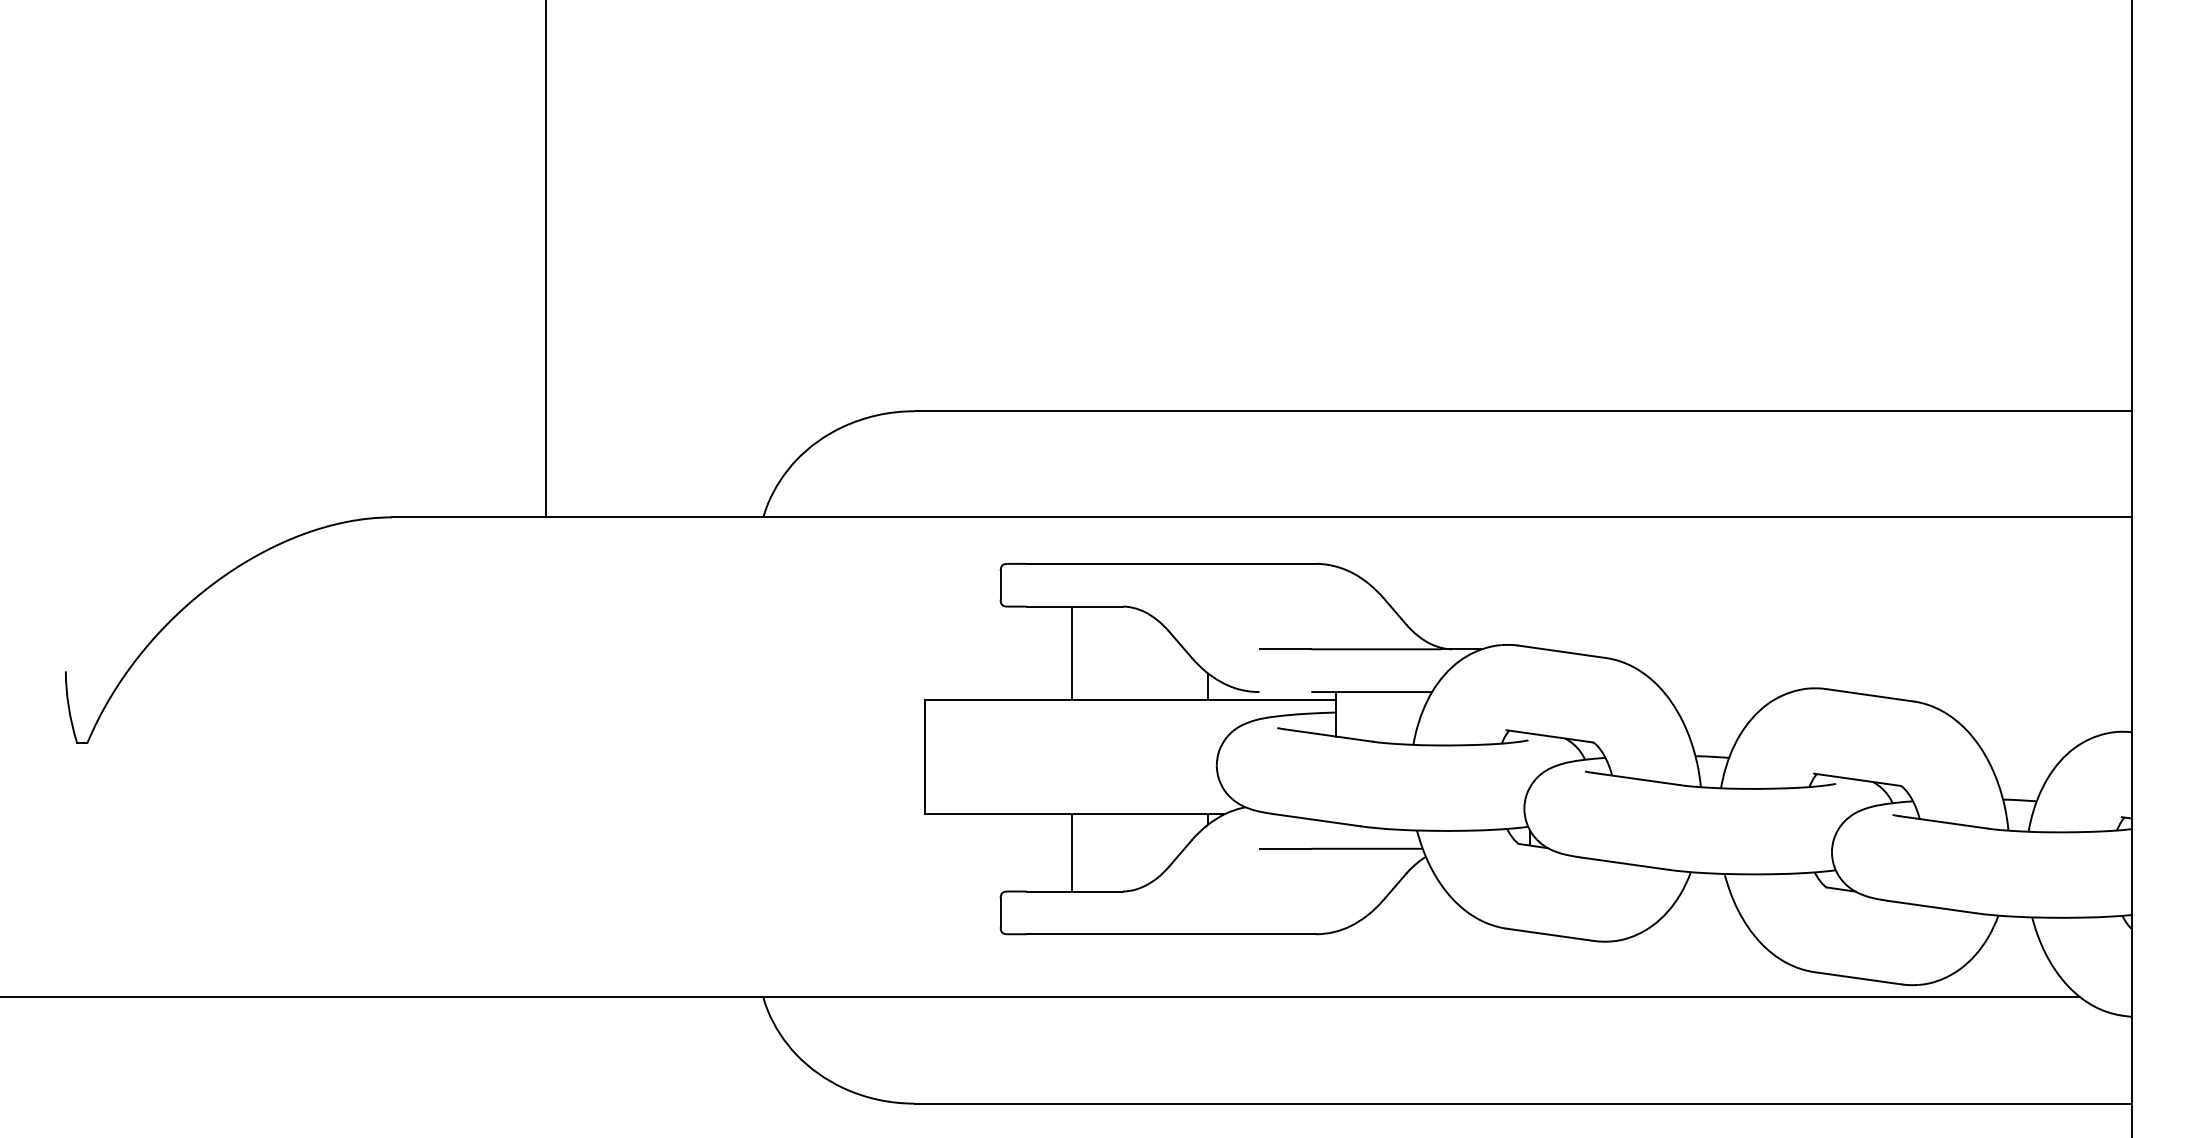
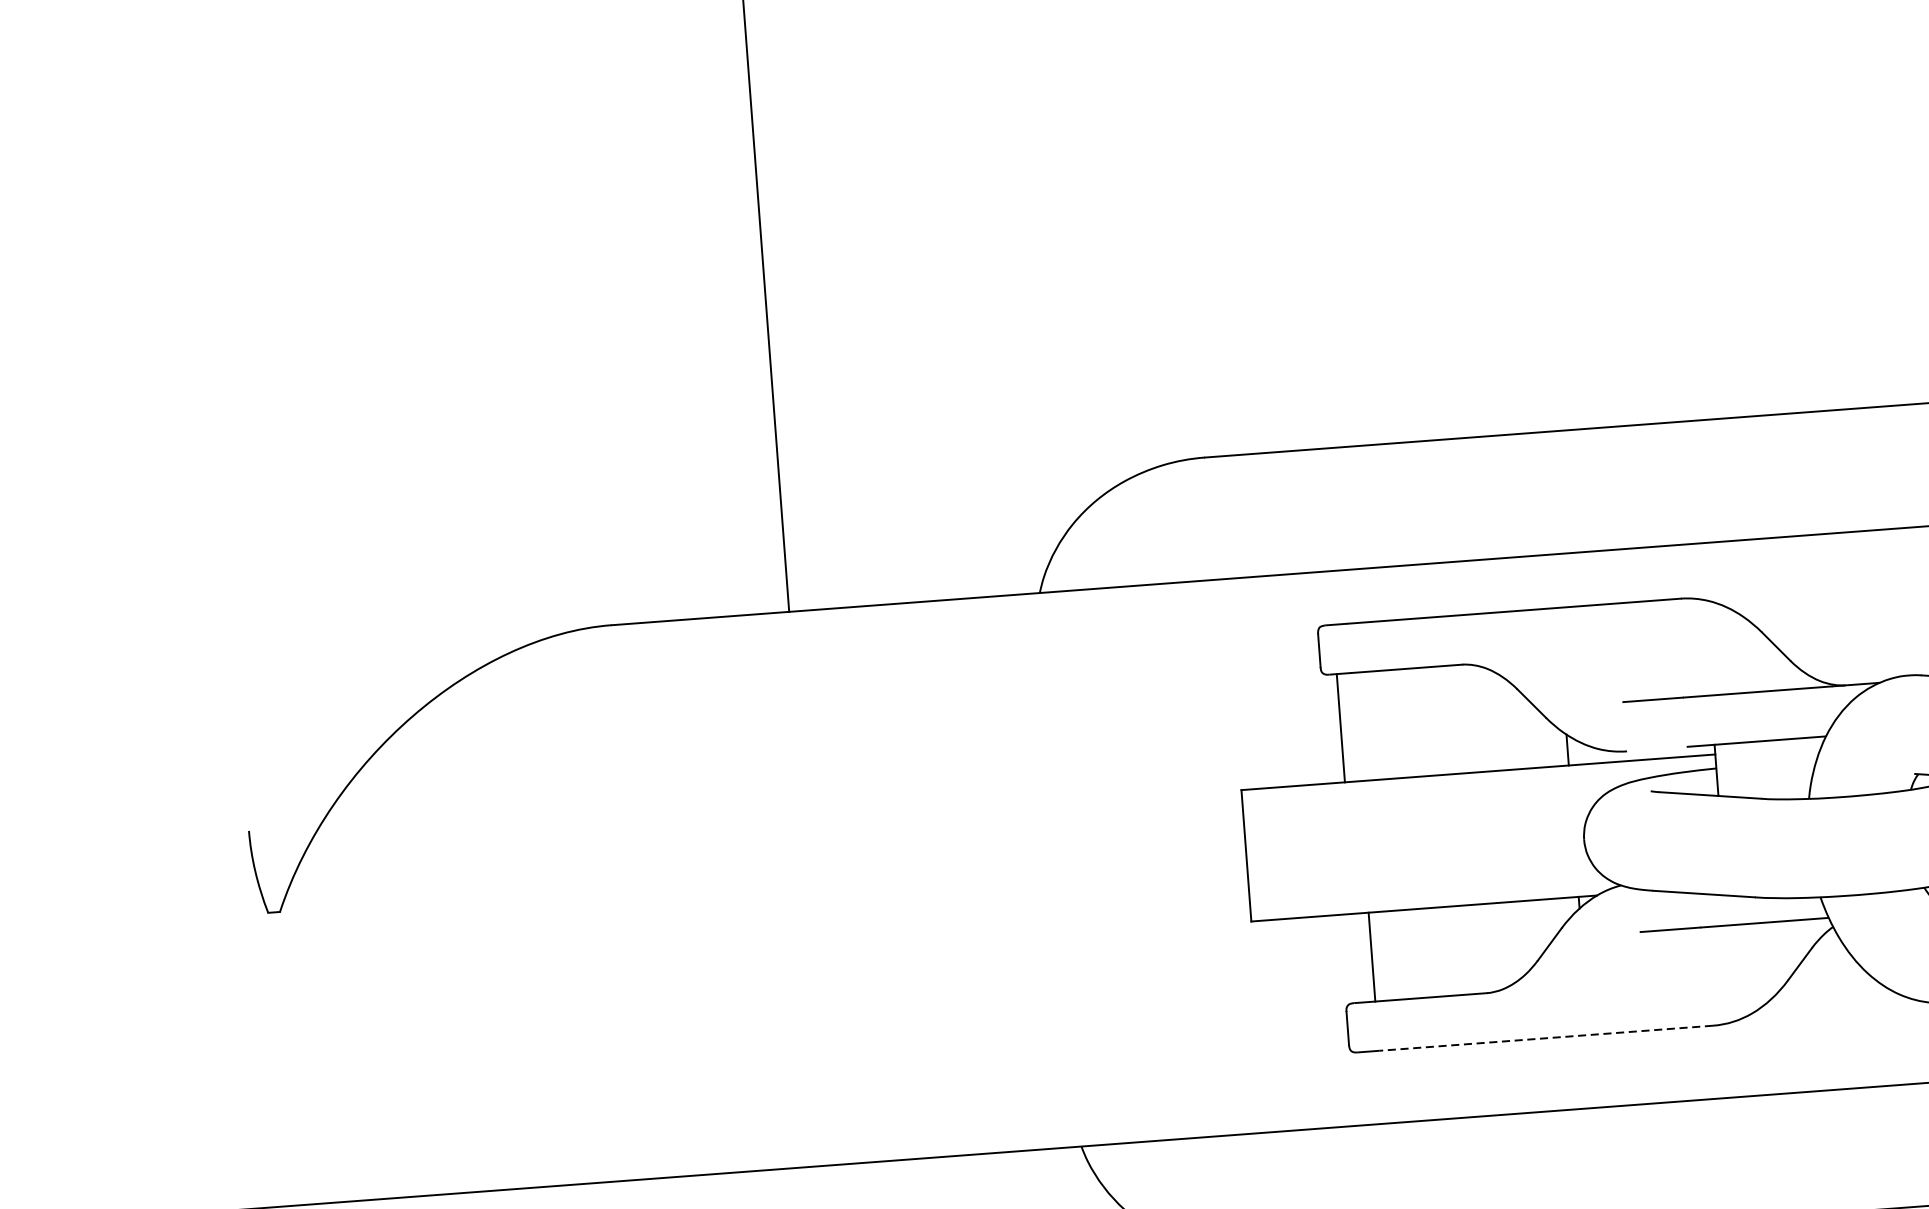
line: (1072, 653) -> (1341, 728), moved
line: (1072, 852) -> (1372, 956), moved
line: (1171, 934) -> (1546, 1038), solid -> dashed

